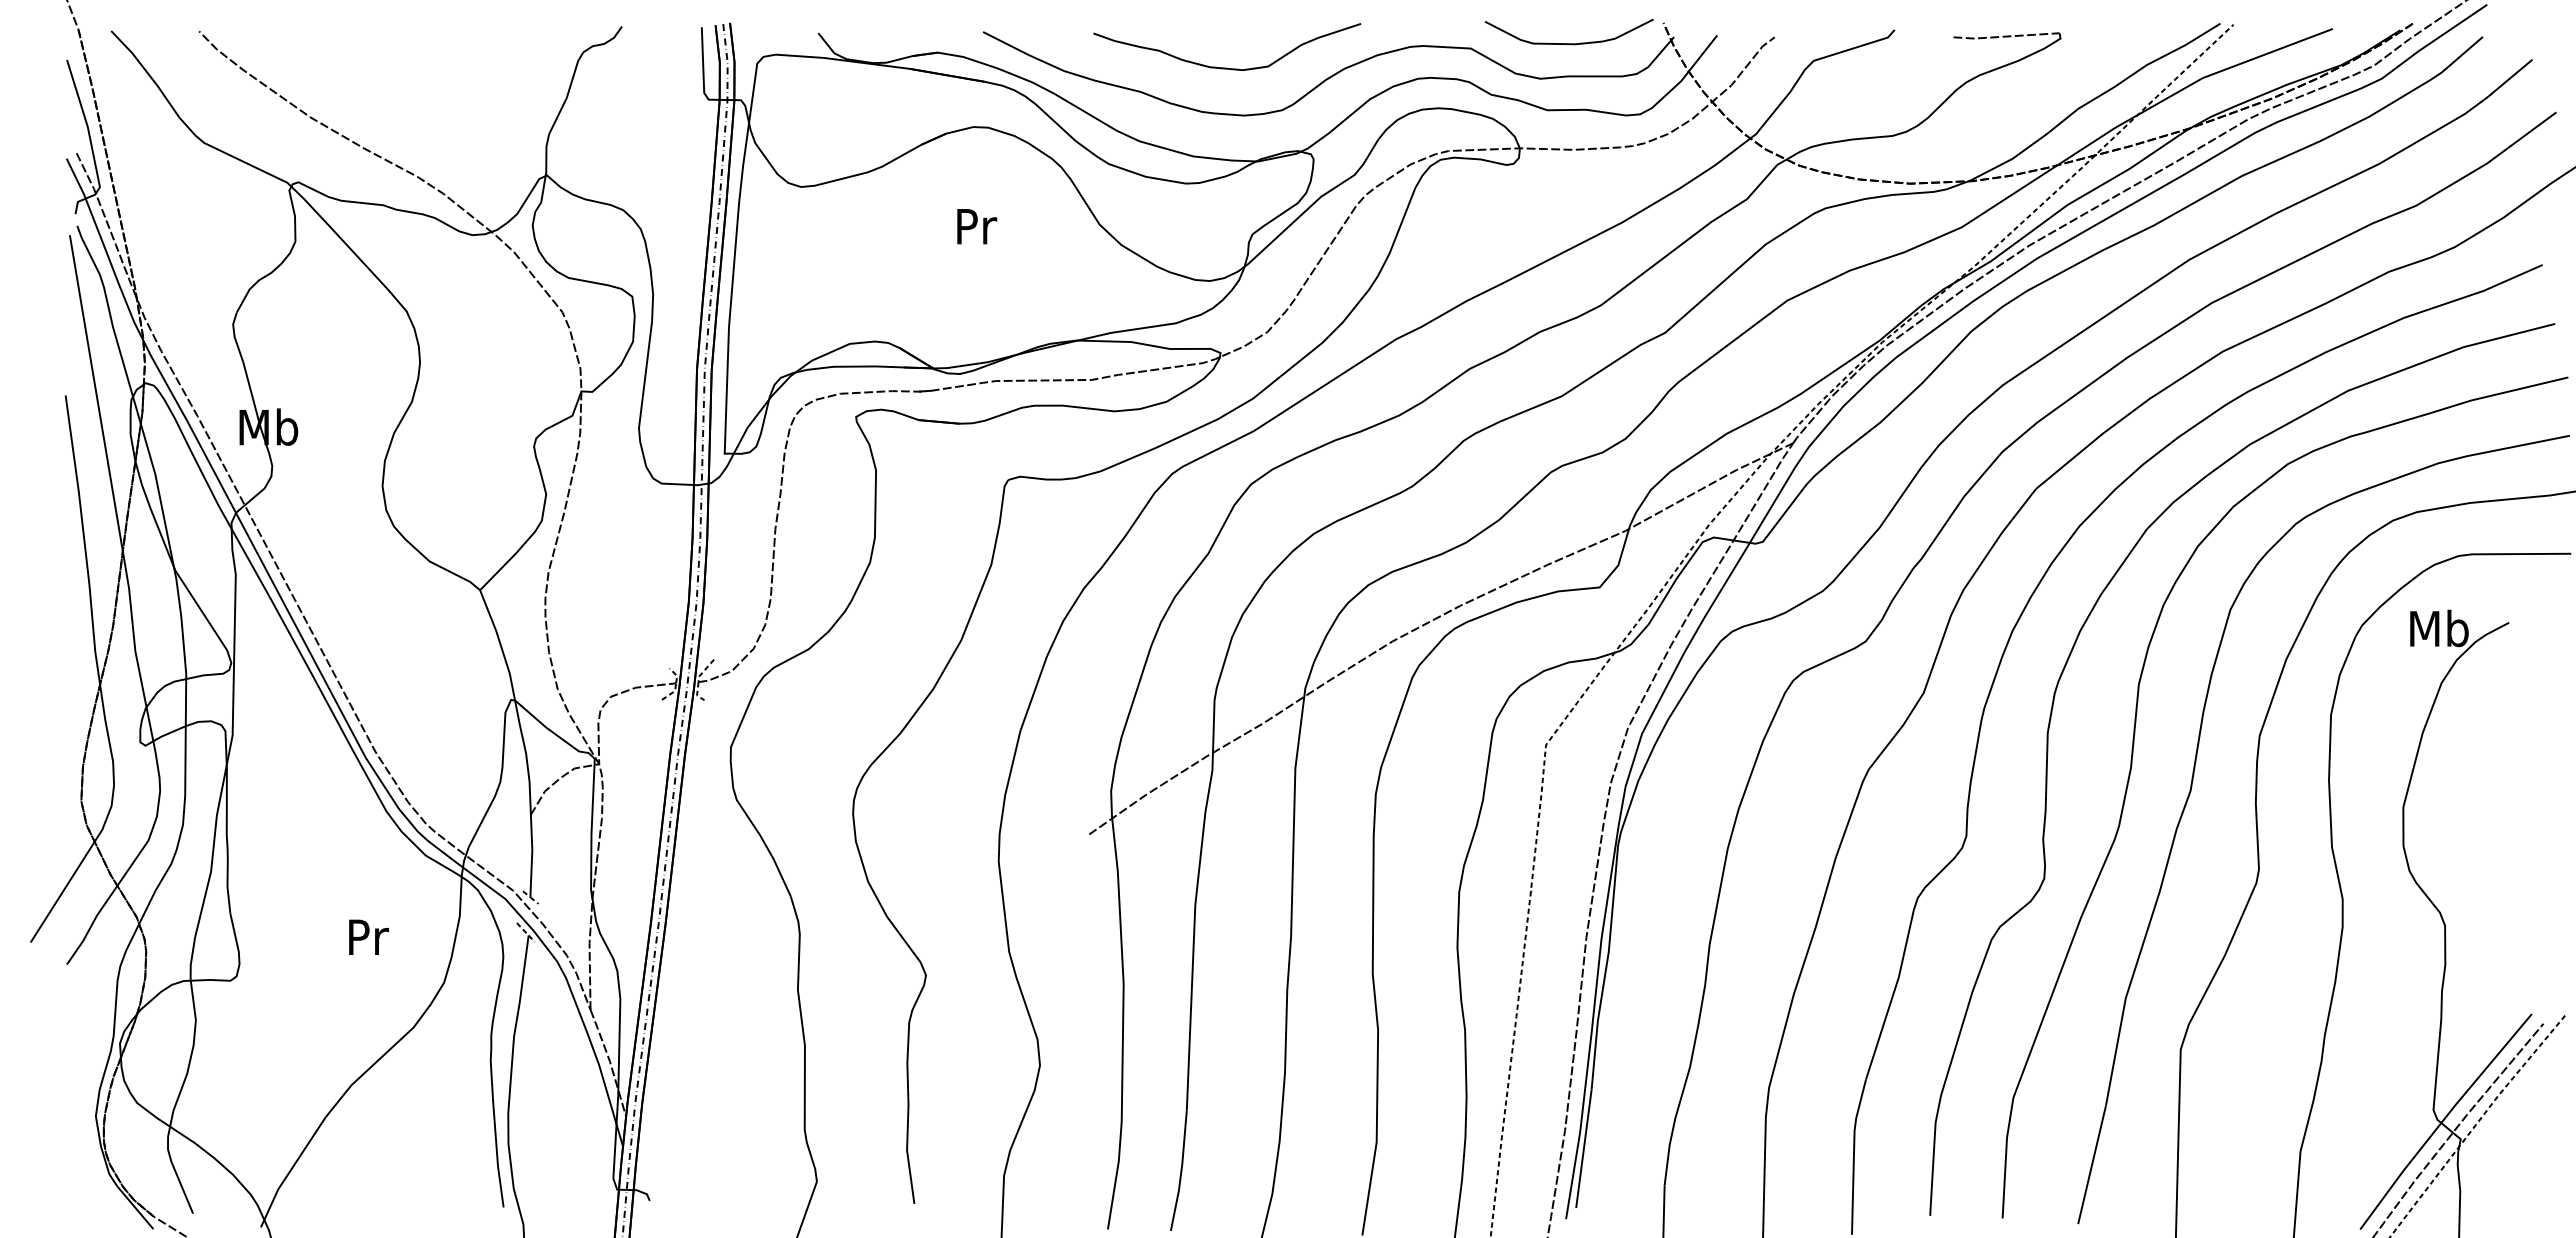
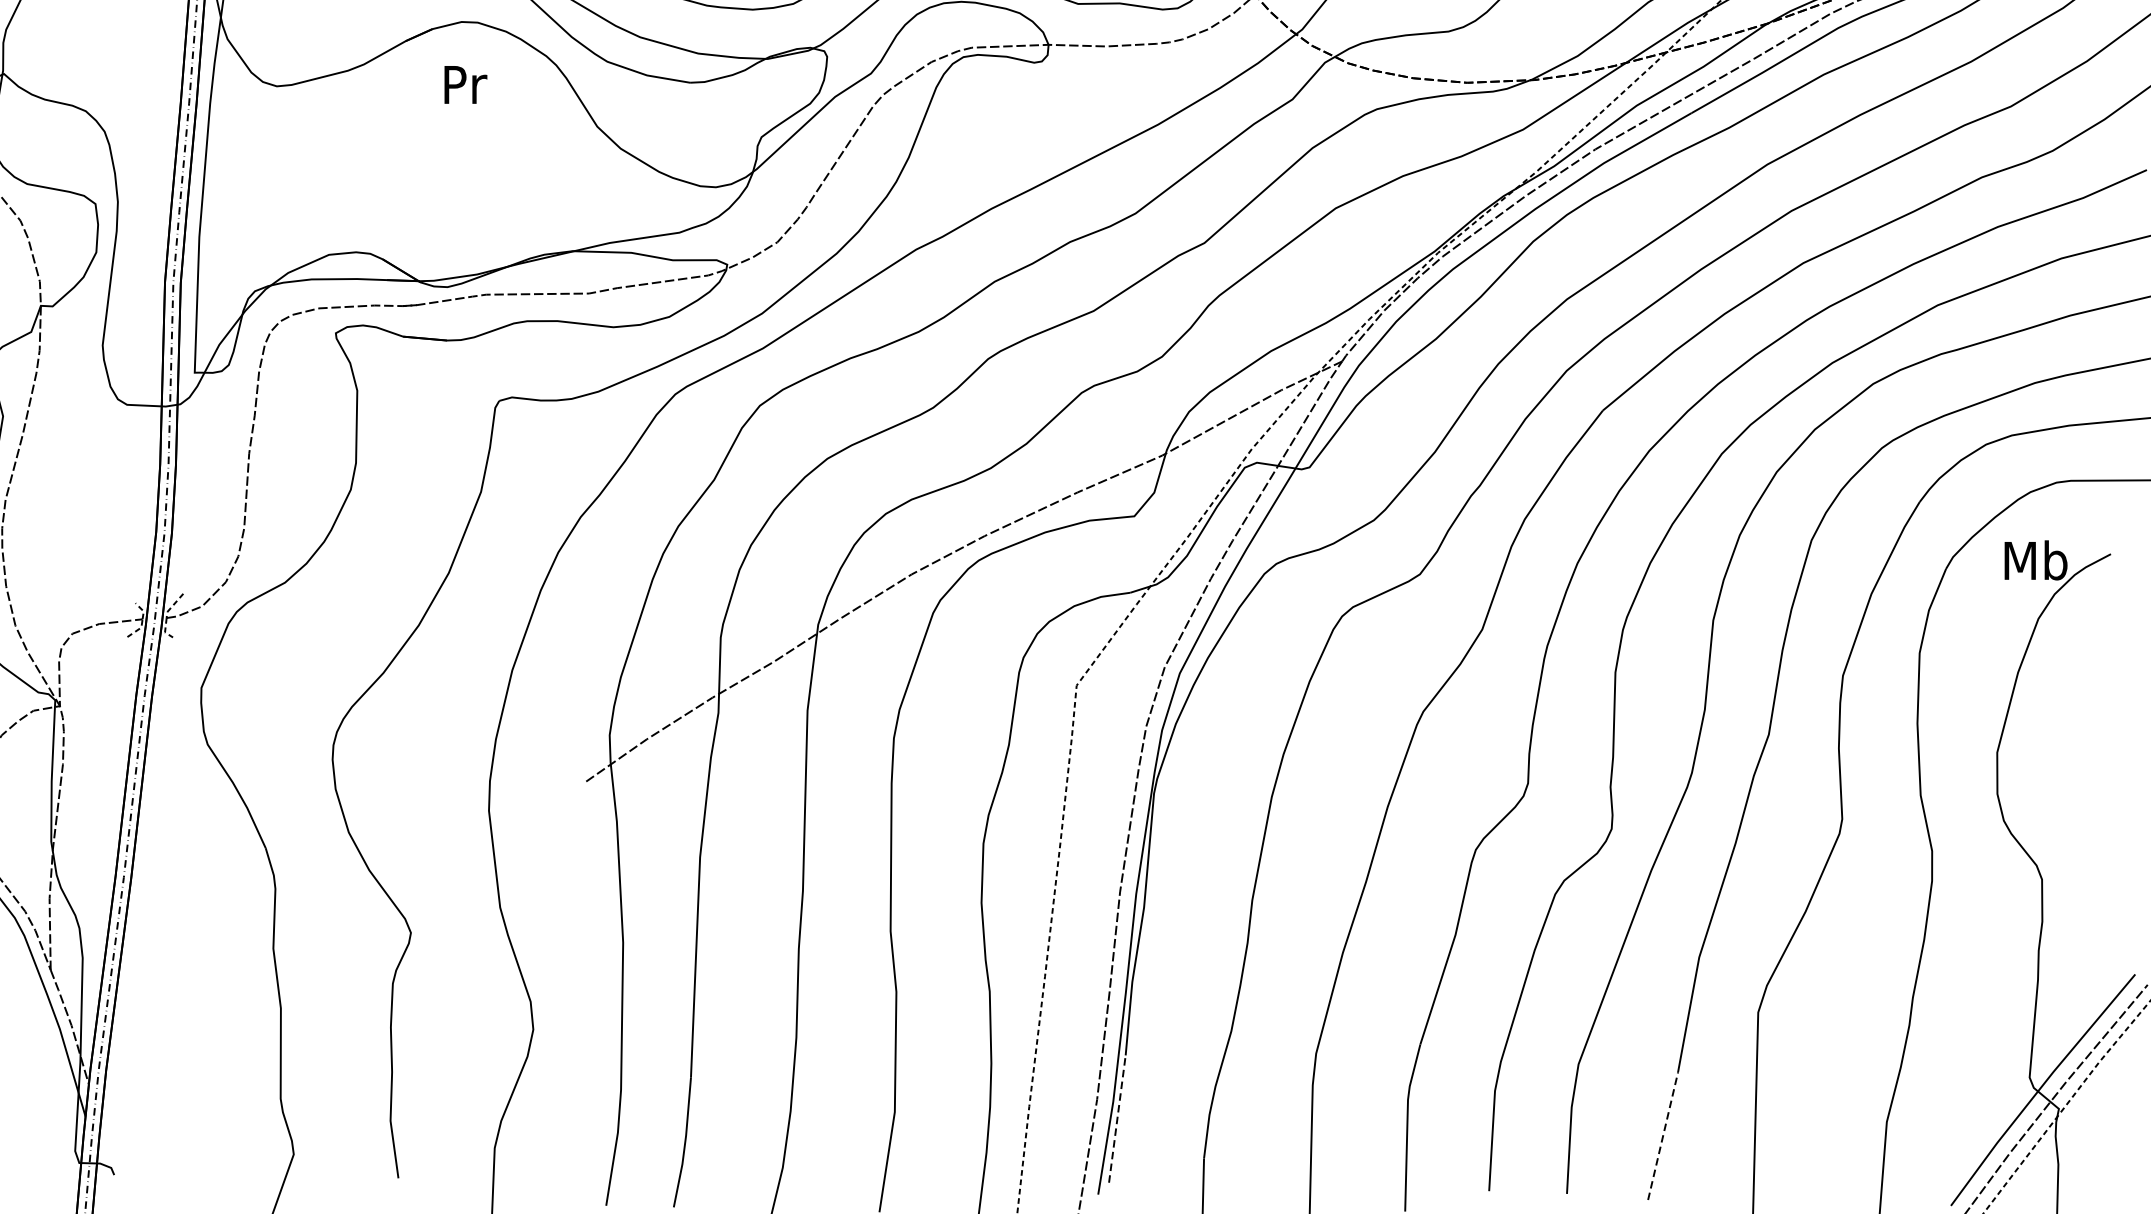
text: (977, 226) -> (466, 84), moved
line: (1583, 1148) -> (1116, 1118), solid -> dashed
line: (2092, 1164) -> (1663, 1135), solid -> dashed

